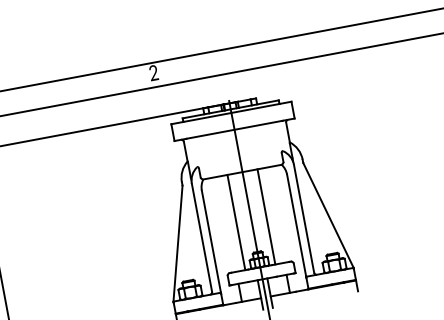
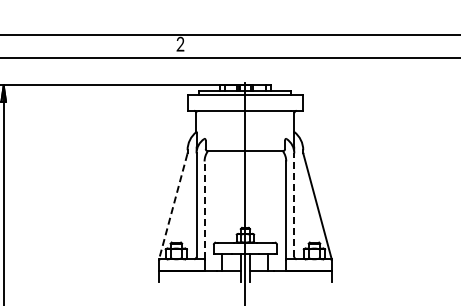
line: (266, 216) -> (259, 196), removed
line: (304, 219) -> (294, 205), solid -> dashed
line: (236, 221) -> (231, 196), removed
line: (211, 241) -> (204, 210), solid -> dashed
line: (178, 244) -> (173, 207), solid -> dashed

